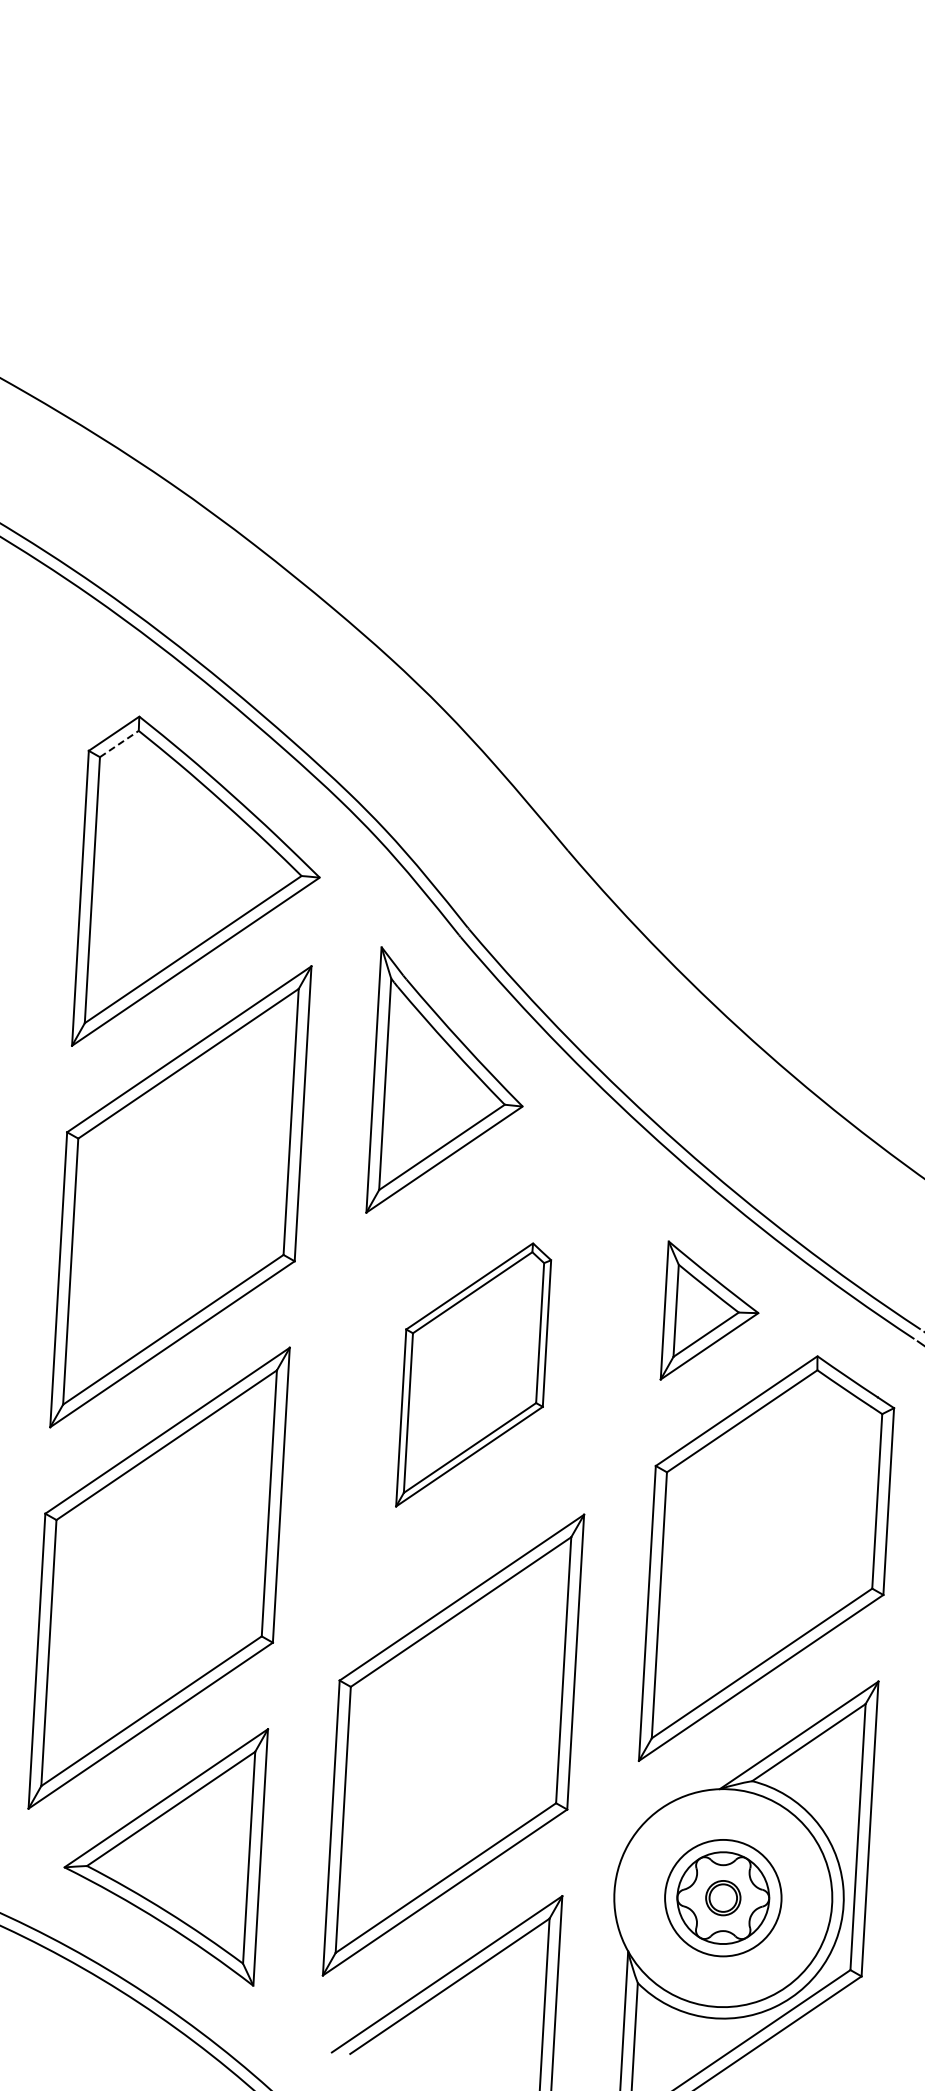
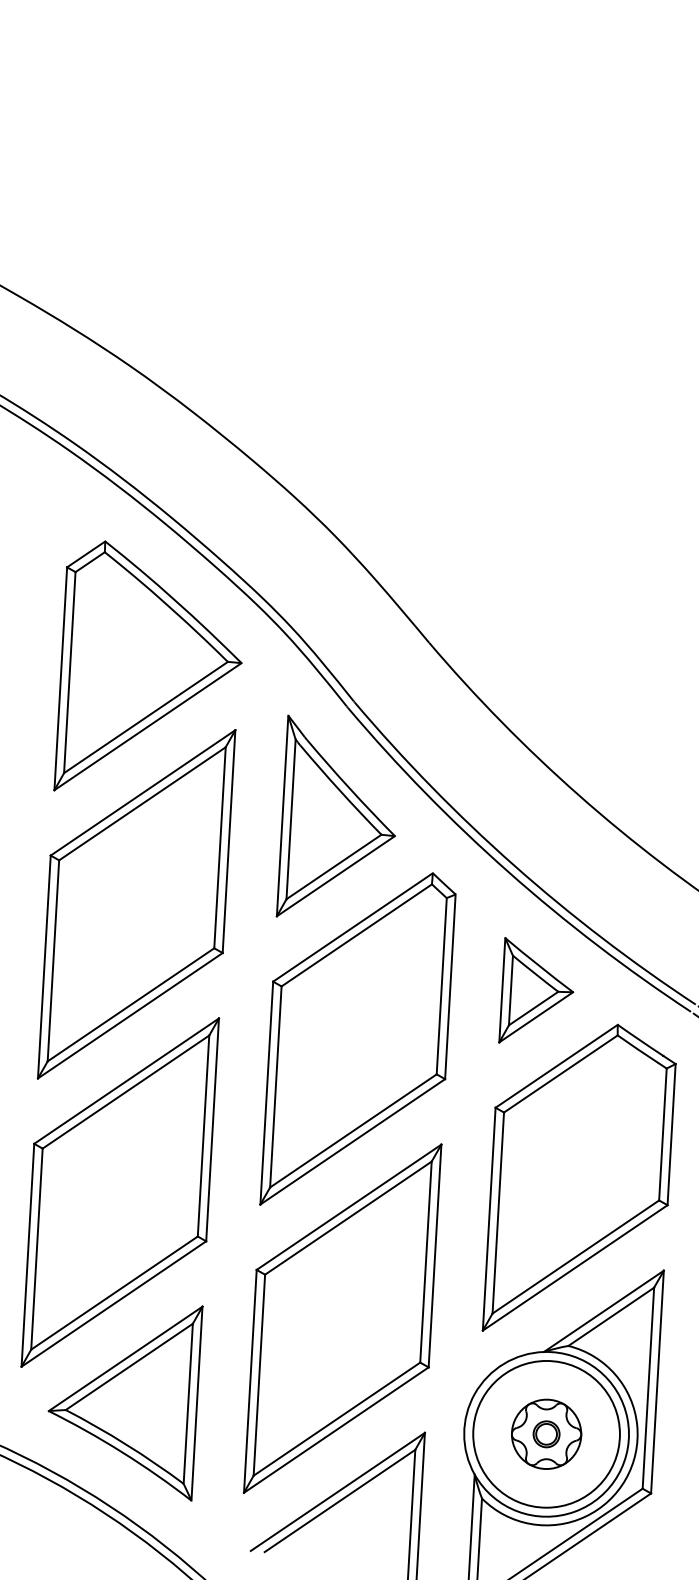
line: (119, 743) -> (90, 561), dashed -> solid
part: (473, 1374) -> (357, 1038), size x1.67
circle: (723, 1898) -> (546, 1434), size x1.67

